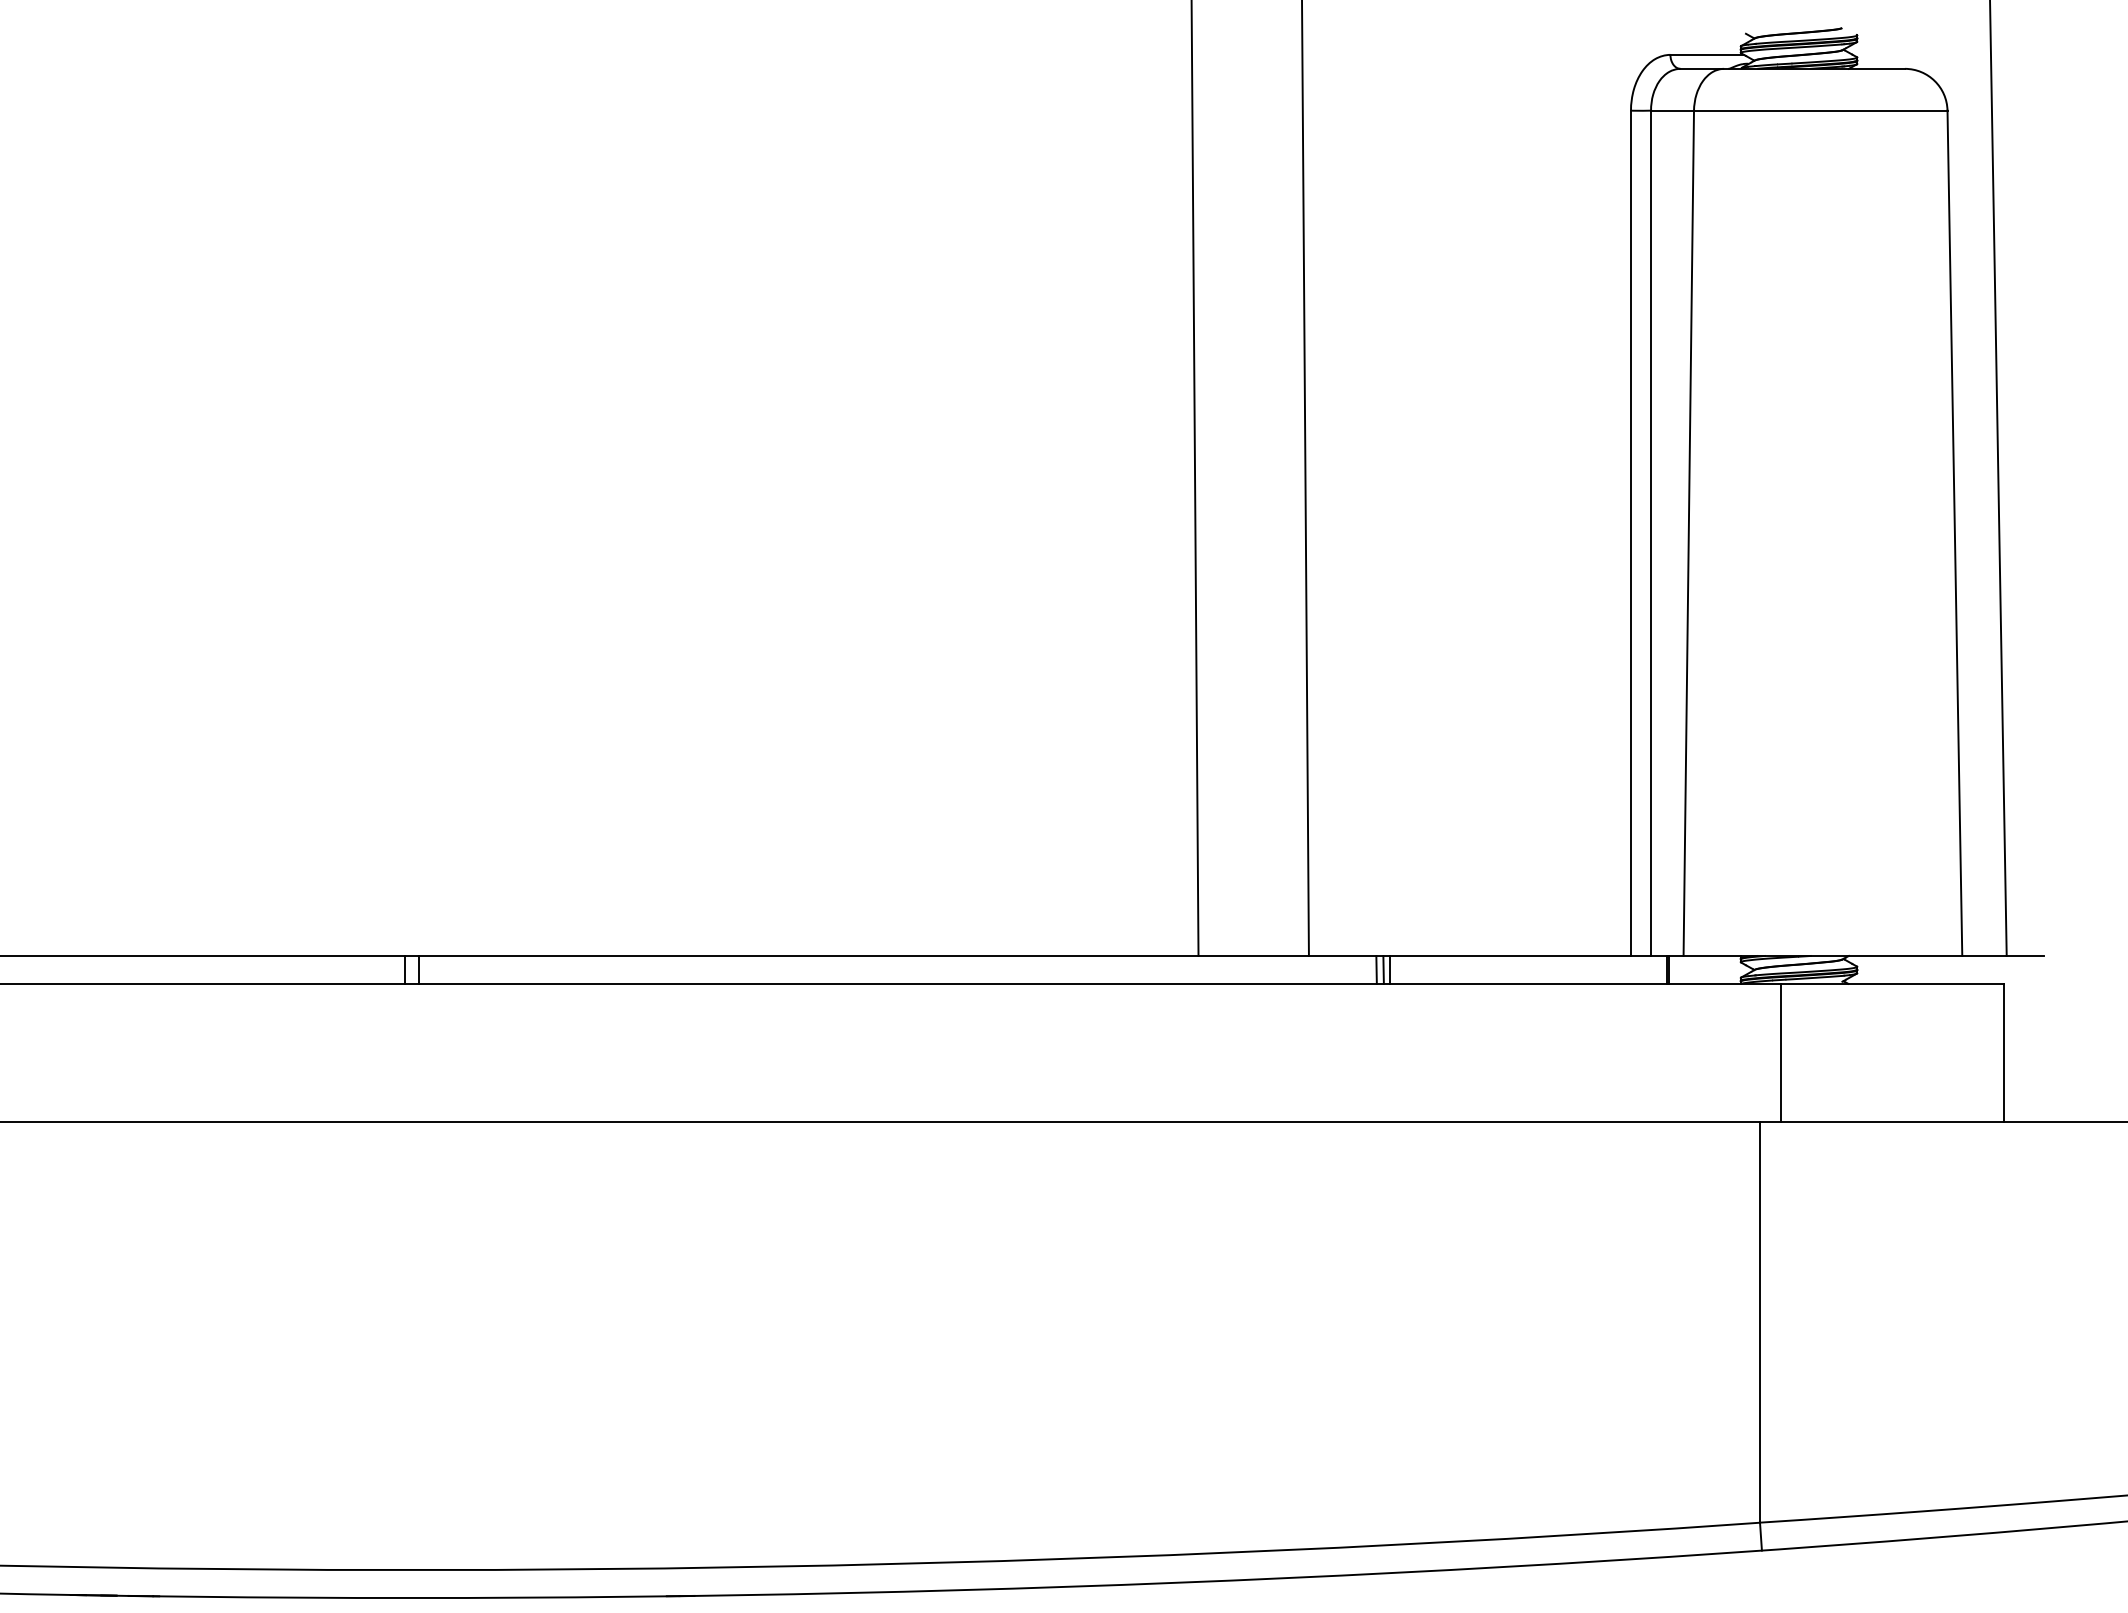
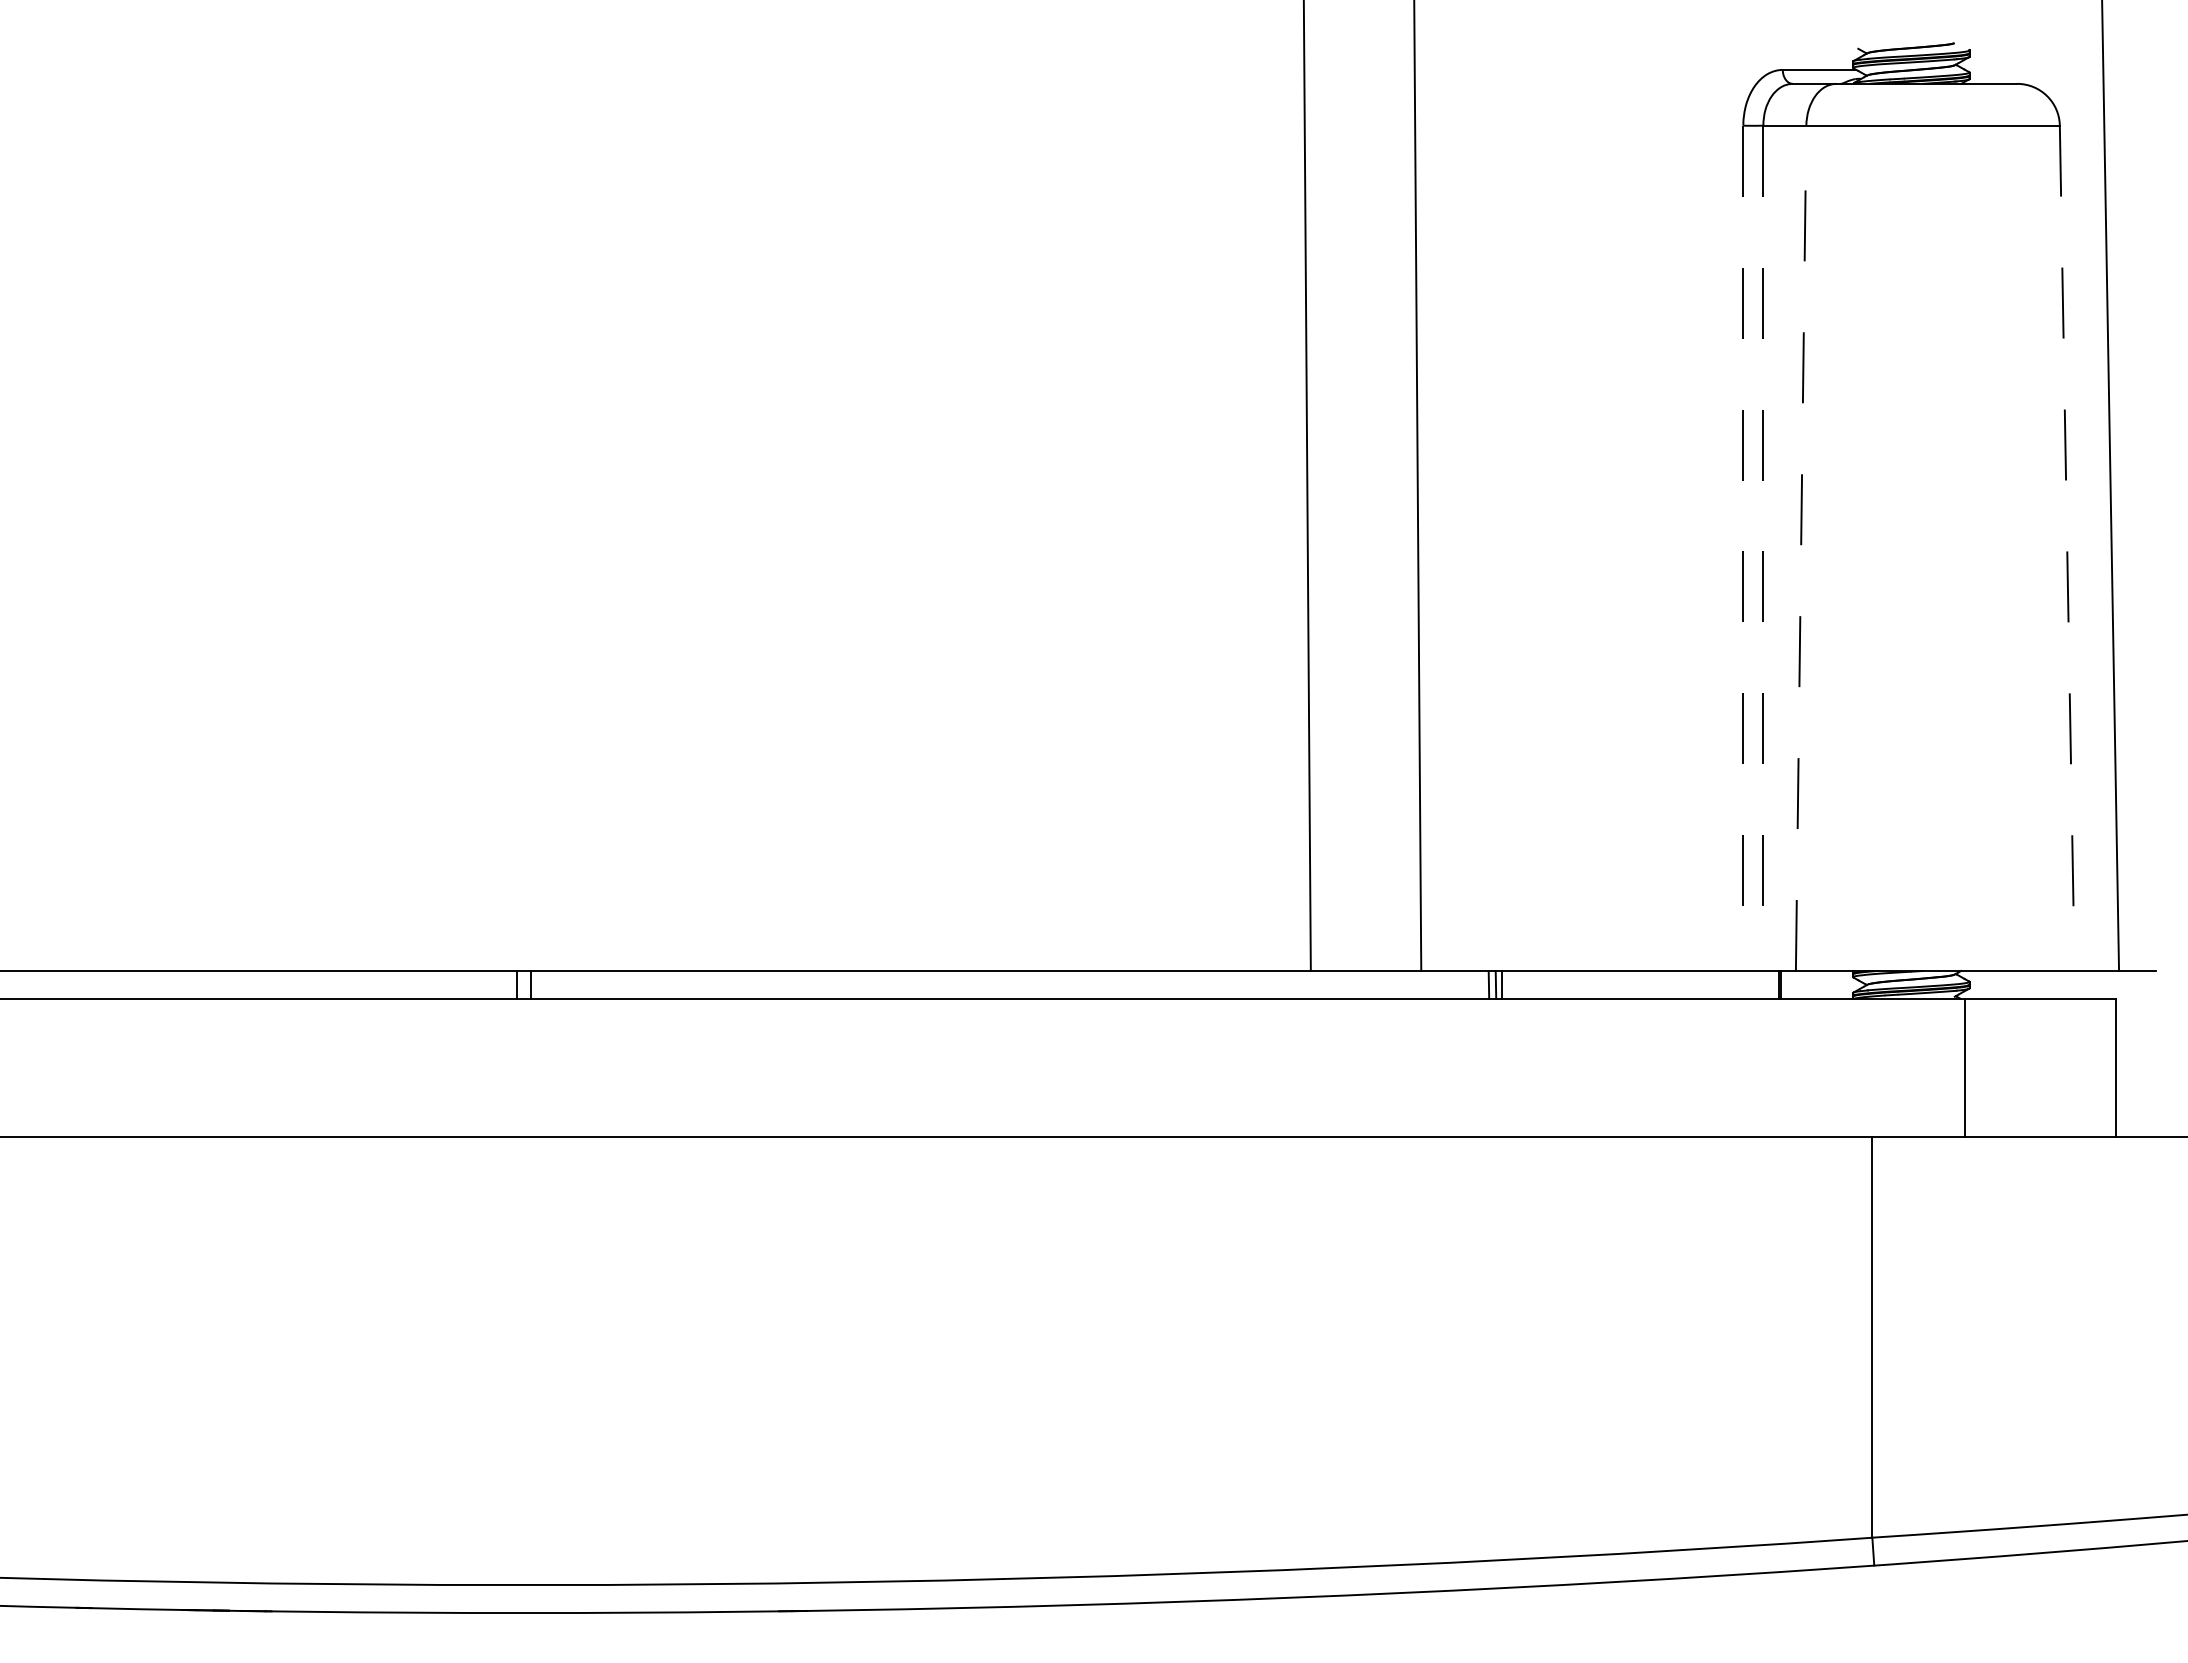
line: (1631, 533) -> (1743, 548), solid -> dashed
line: (1651, 533) -> (1763, 548), solid -> dashed
line: (1689, 533) -> (1801, 548), solid -> dashed
line: (1955, 533) -> (2067, 548), solid -> dashed
line: (1781, 1052) -> (1965, 1067), moved

